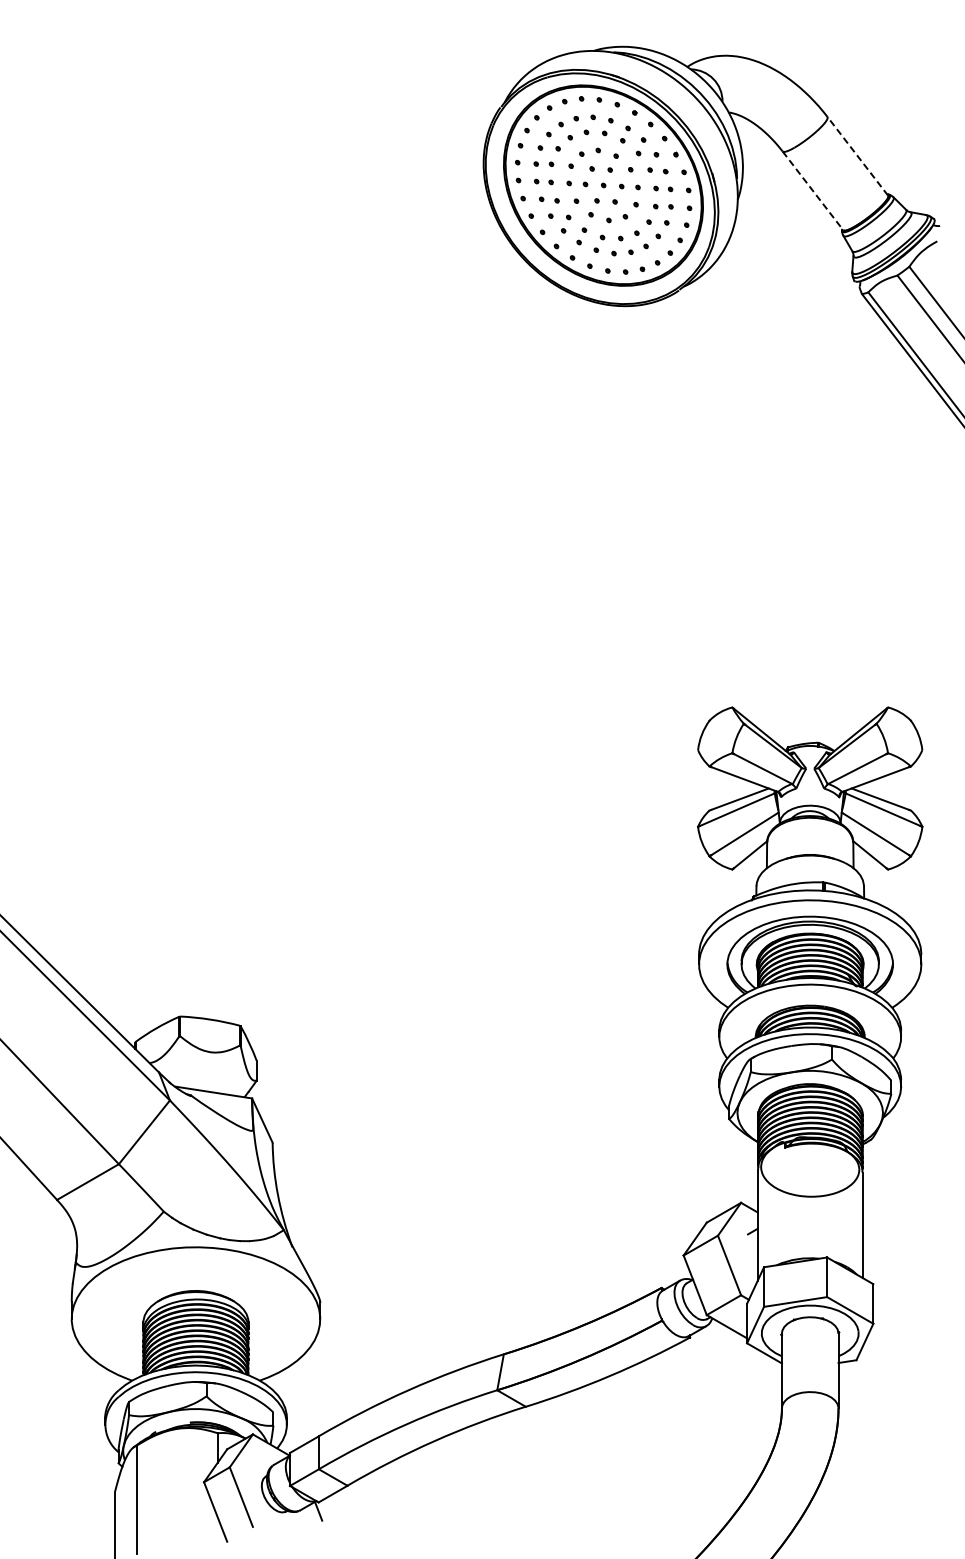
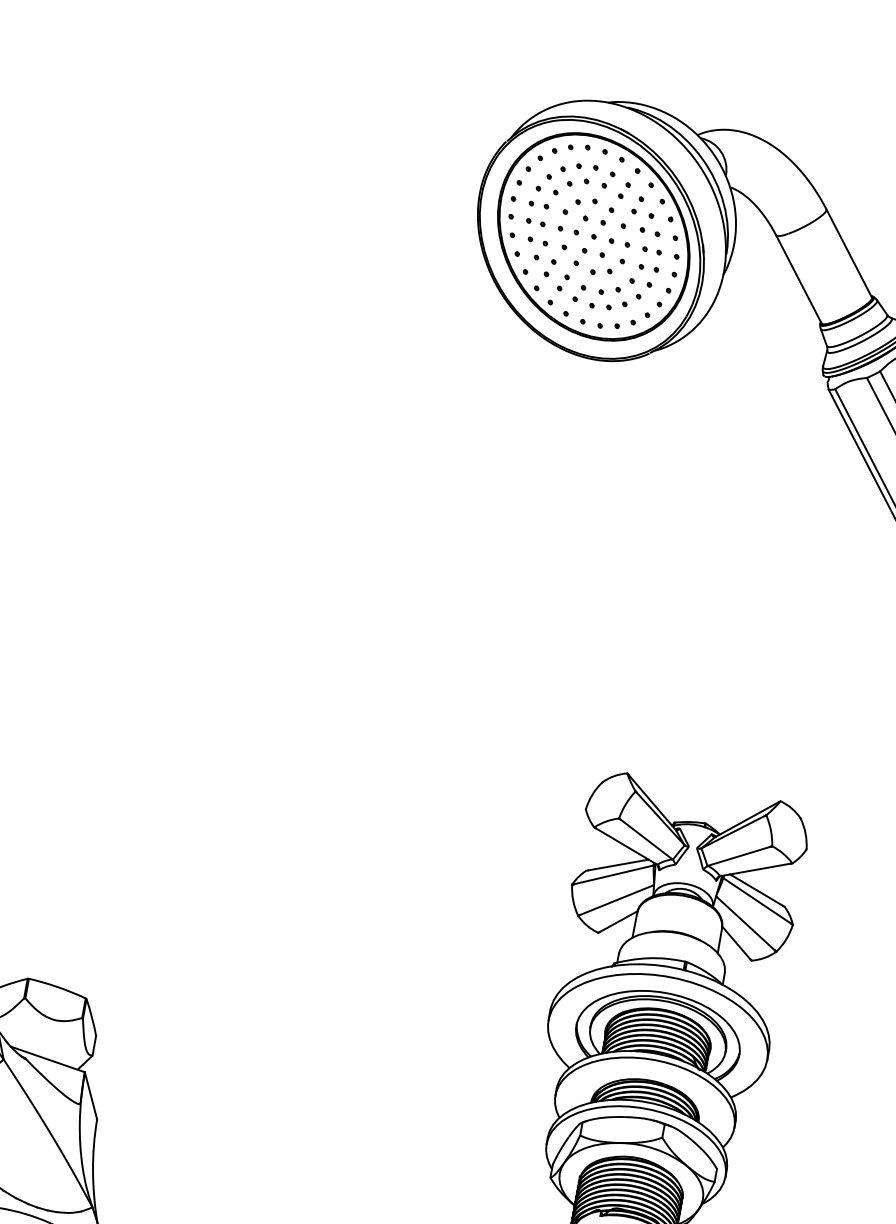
line: (857, 156) -> (848, 253), dashed -> solid
line: (812, 190) -> (798, 279), dashed -> solid

